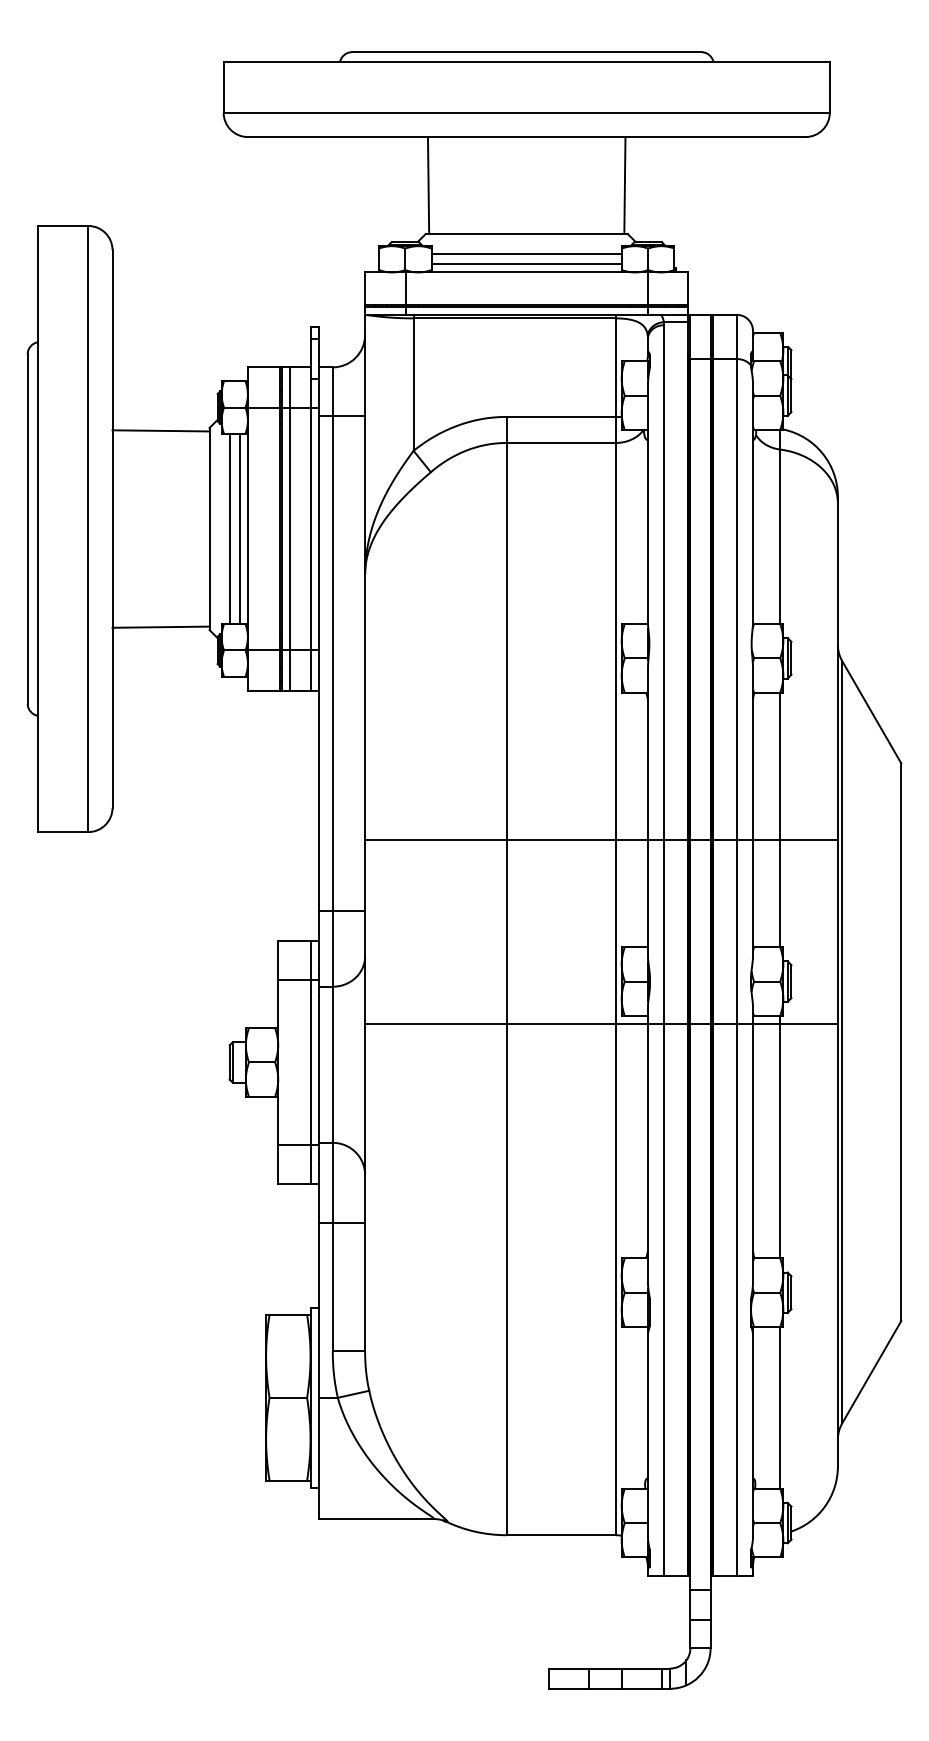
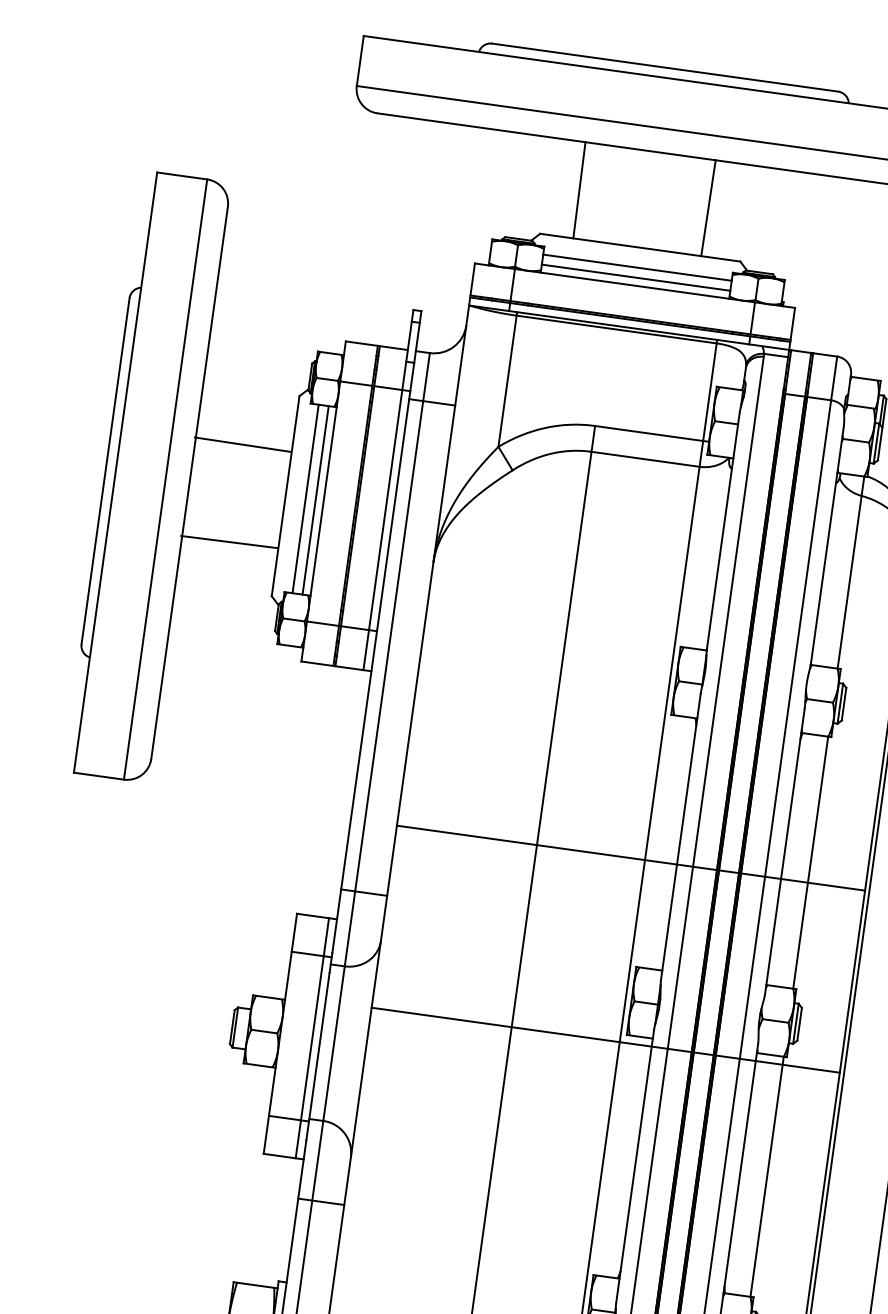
line: (428, 185) -> (579, 190), moved
line: (624, 185) -> (708, 208), moved
line: (160, 430) -> (242, 444), moved
line: (290, 528) -> (365, 506), removed
line: (160, 626) -> (228, 541), moved

